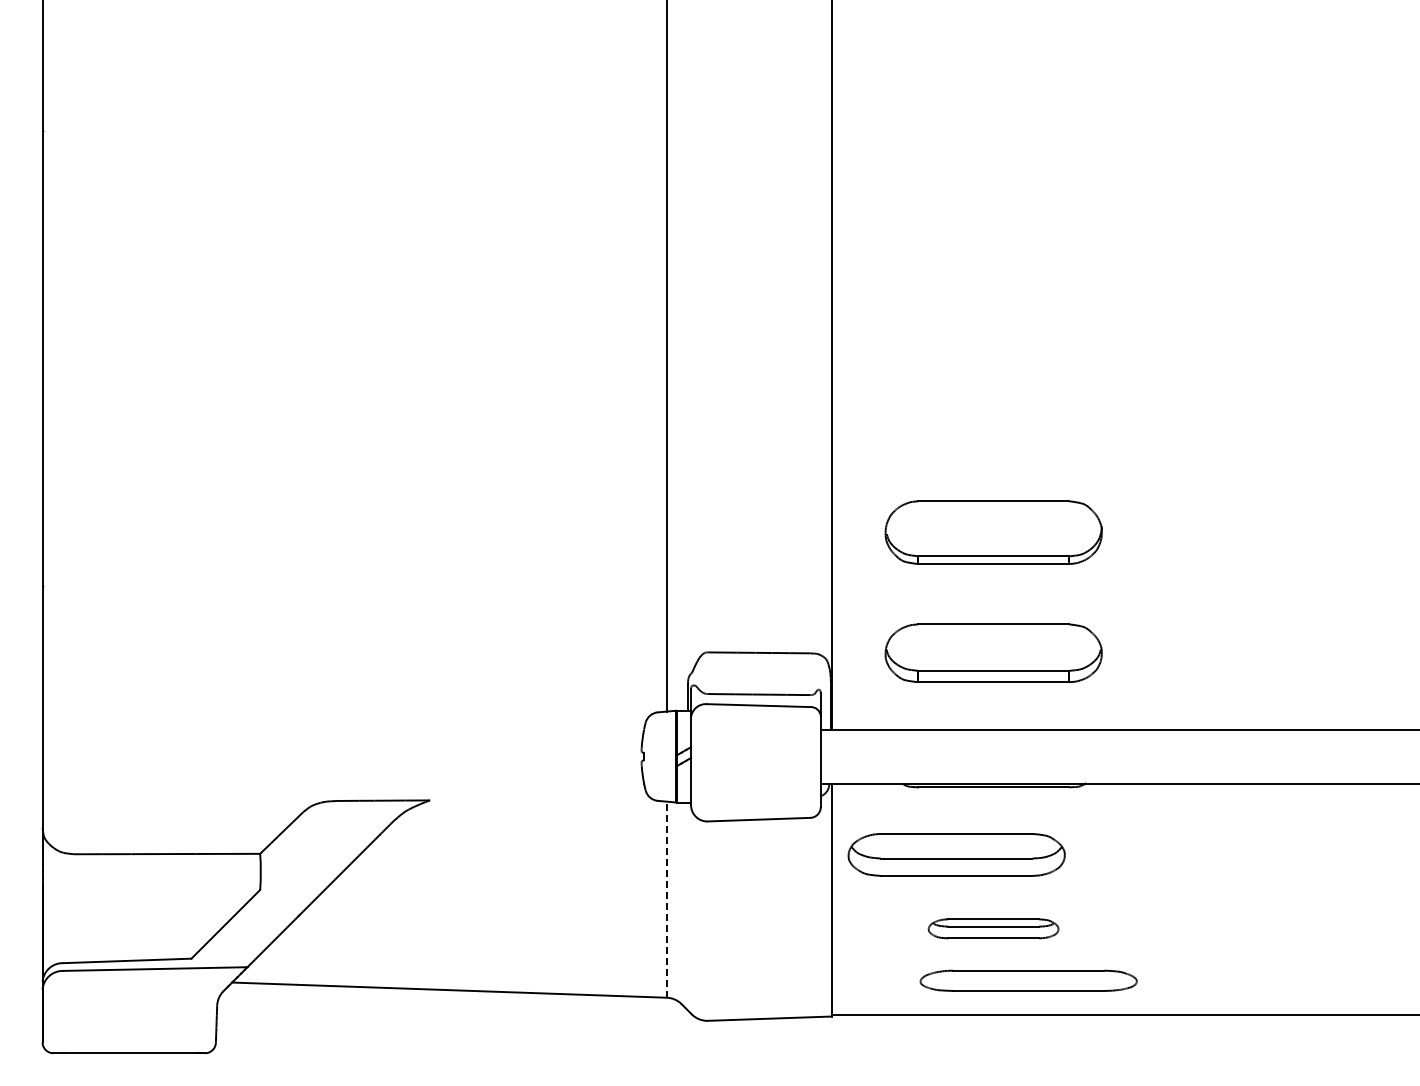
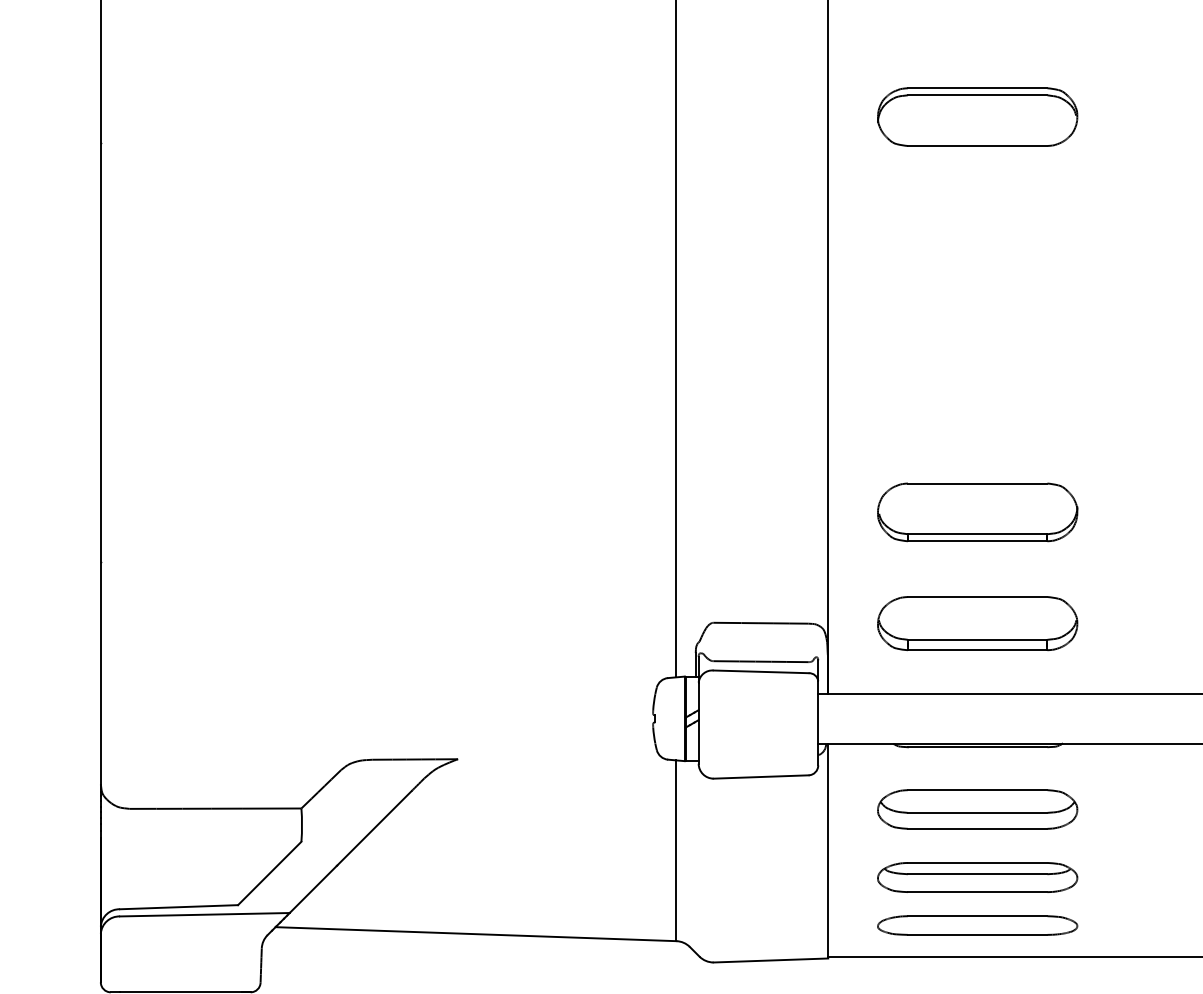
part: (993, 103) -> (977, 116), added
part: (956, 854) -> (977, 809), moved
line: (666, 899) -> (676, 850), dashed -> solid
part: (993, 928) -> (977, 877), size x1.67
part: (1028, 980) -> (977, 925), moved

